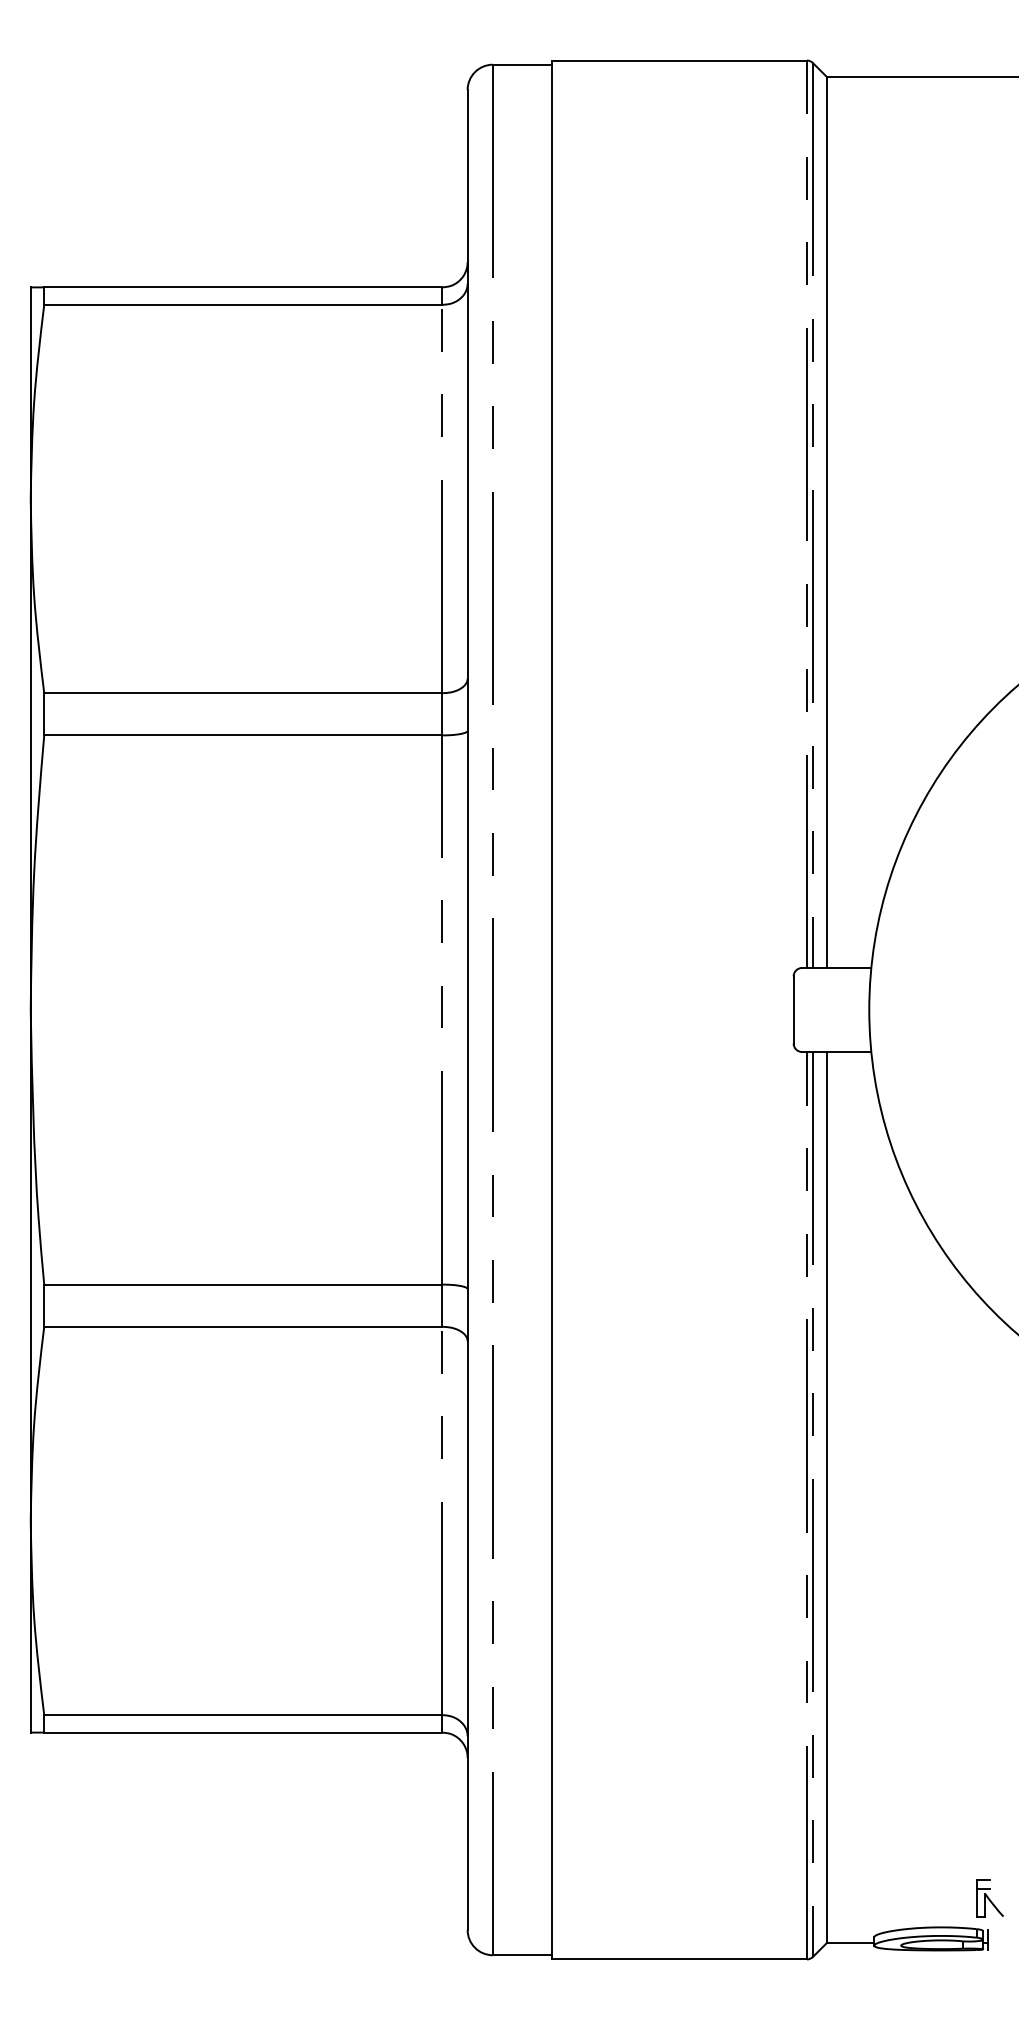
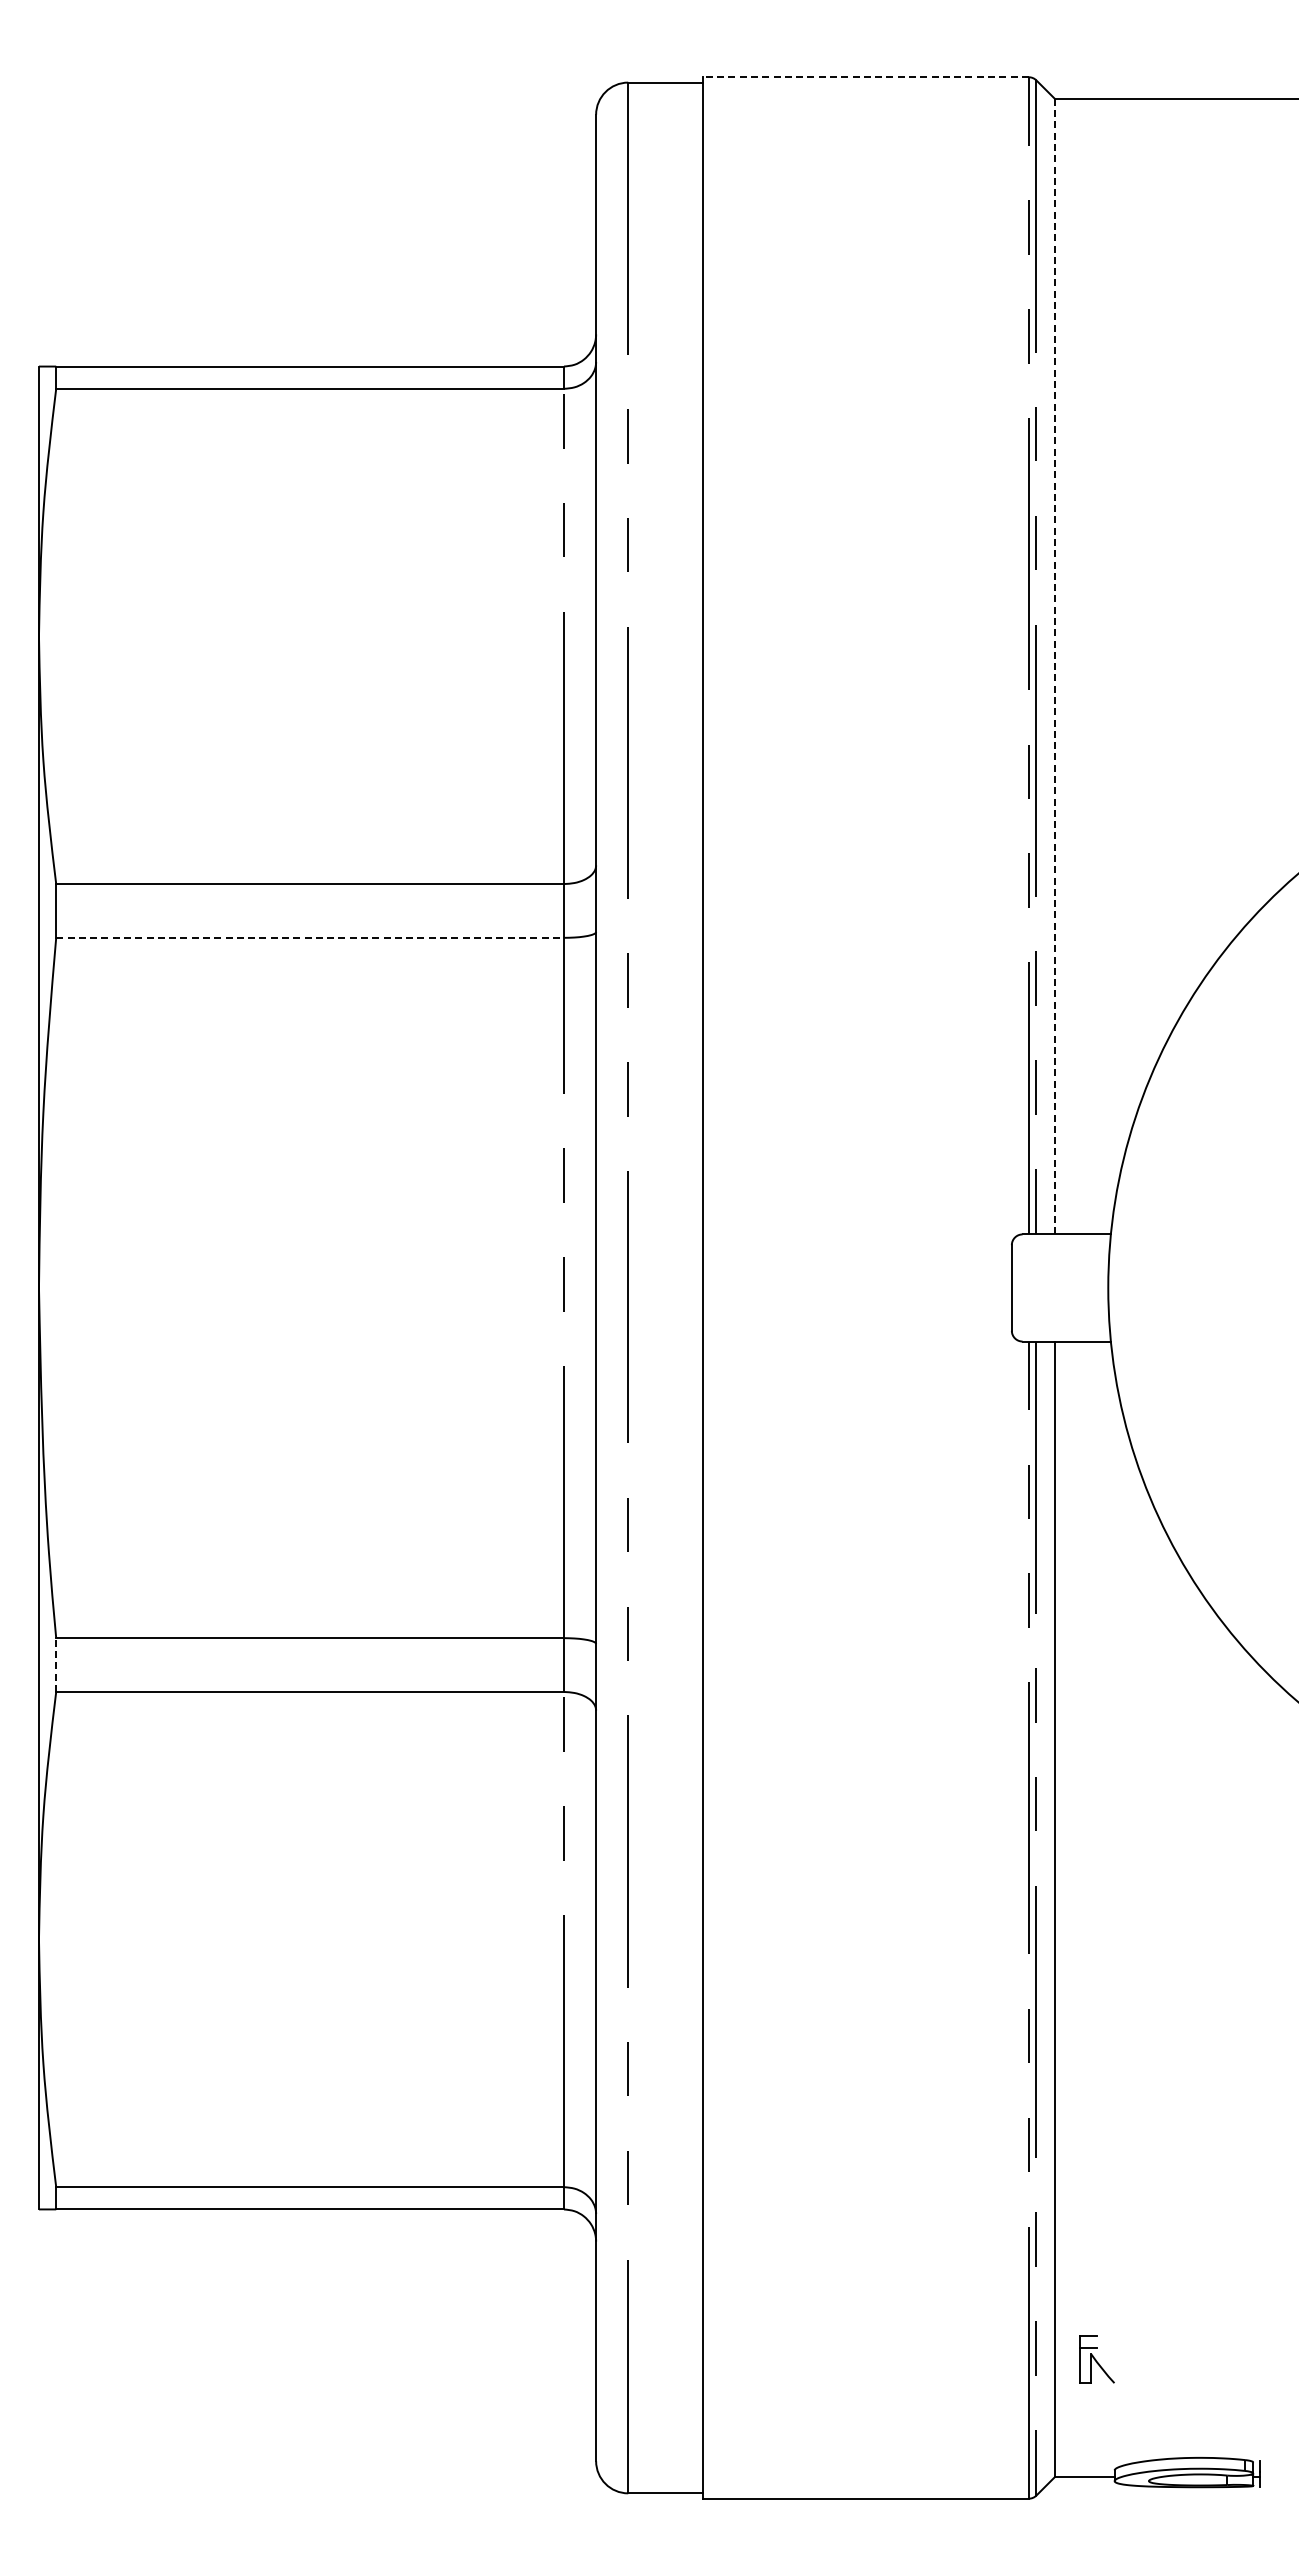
line: (679, 60) -> (866, 77), solid -> dashed
line: (827, 522) -> (1054, 666), solid -> dashed
line: (243, 735) -> (310, 937), solid -> dashed
line: (44, 1306) -> (56, 1665), solid -> dashed
part: (989, 1898) -> (1096, 2359), moved

